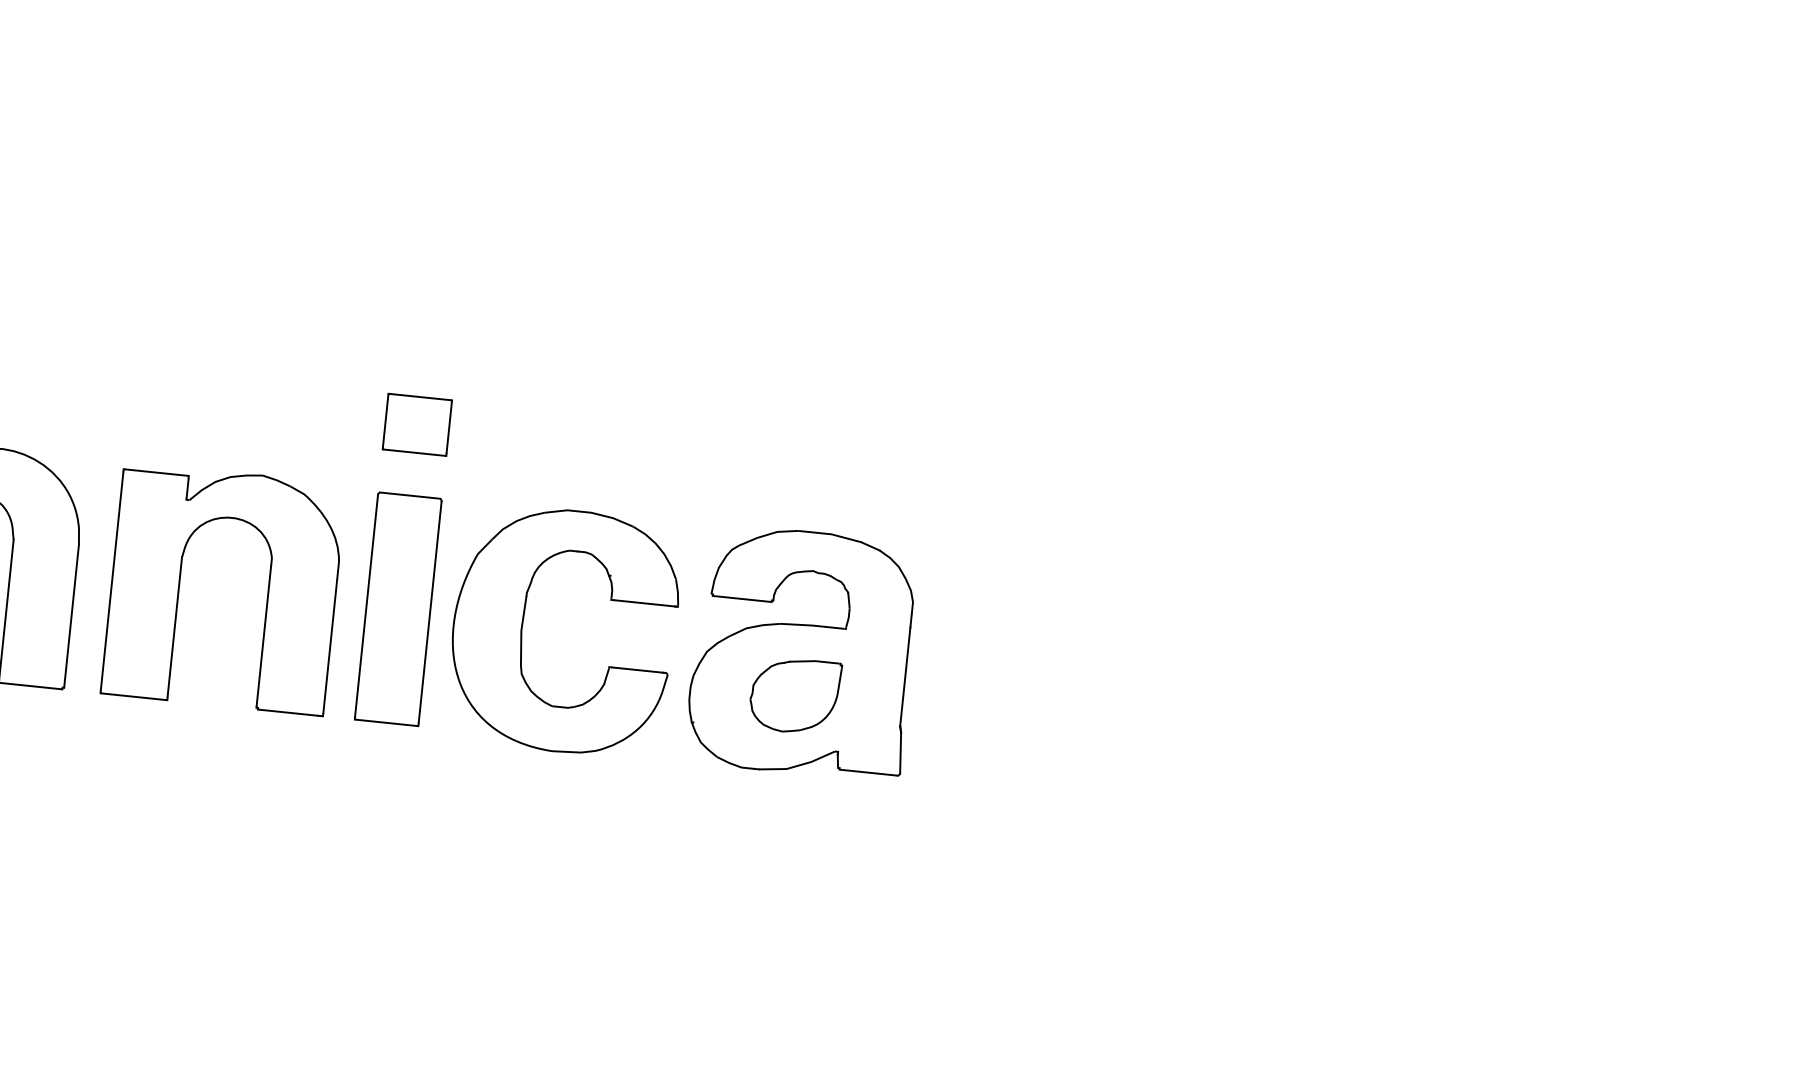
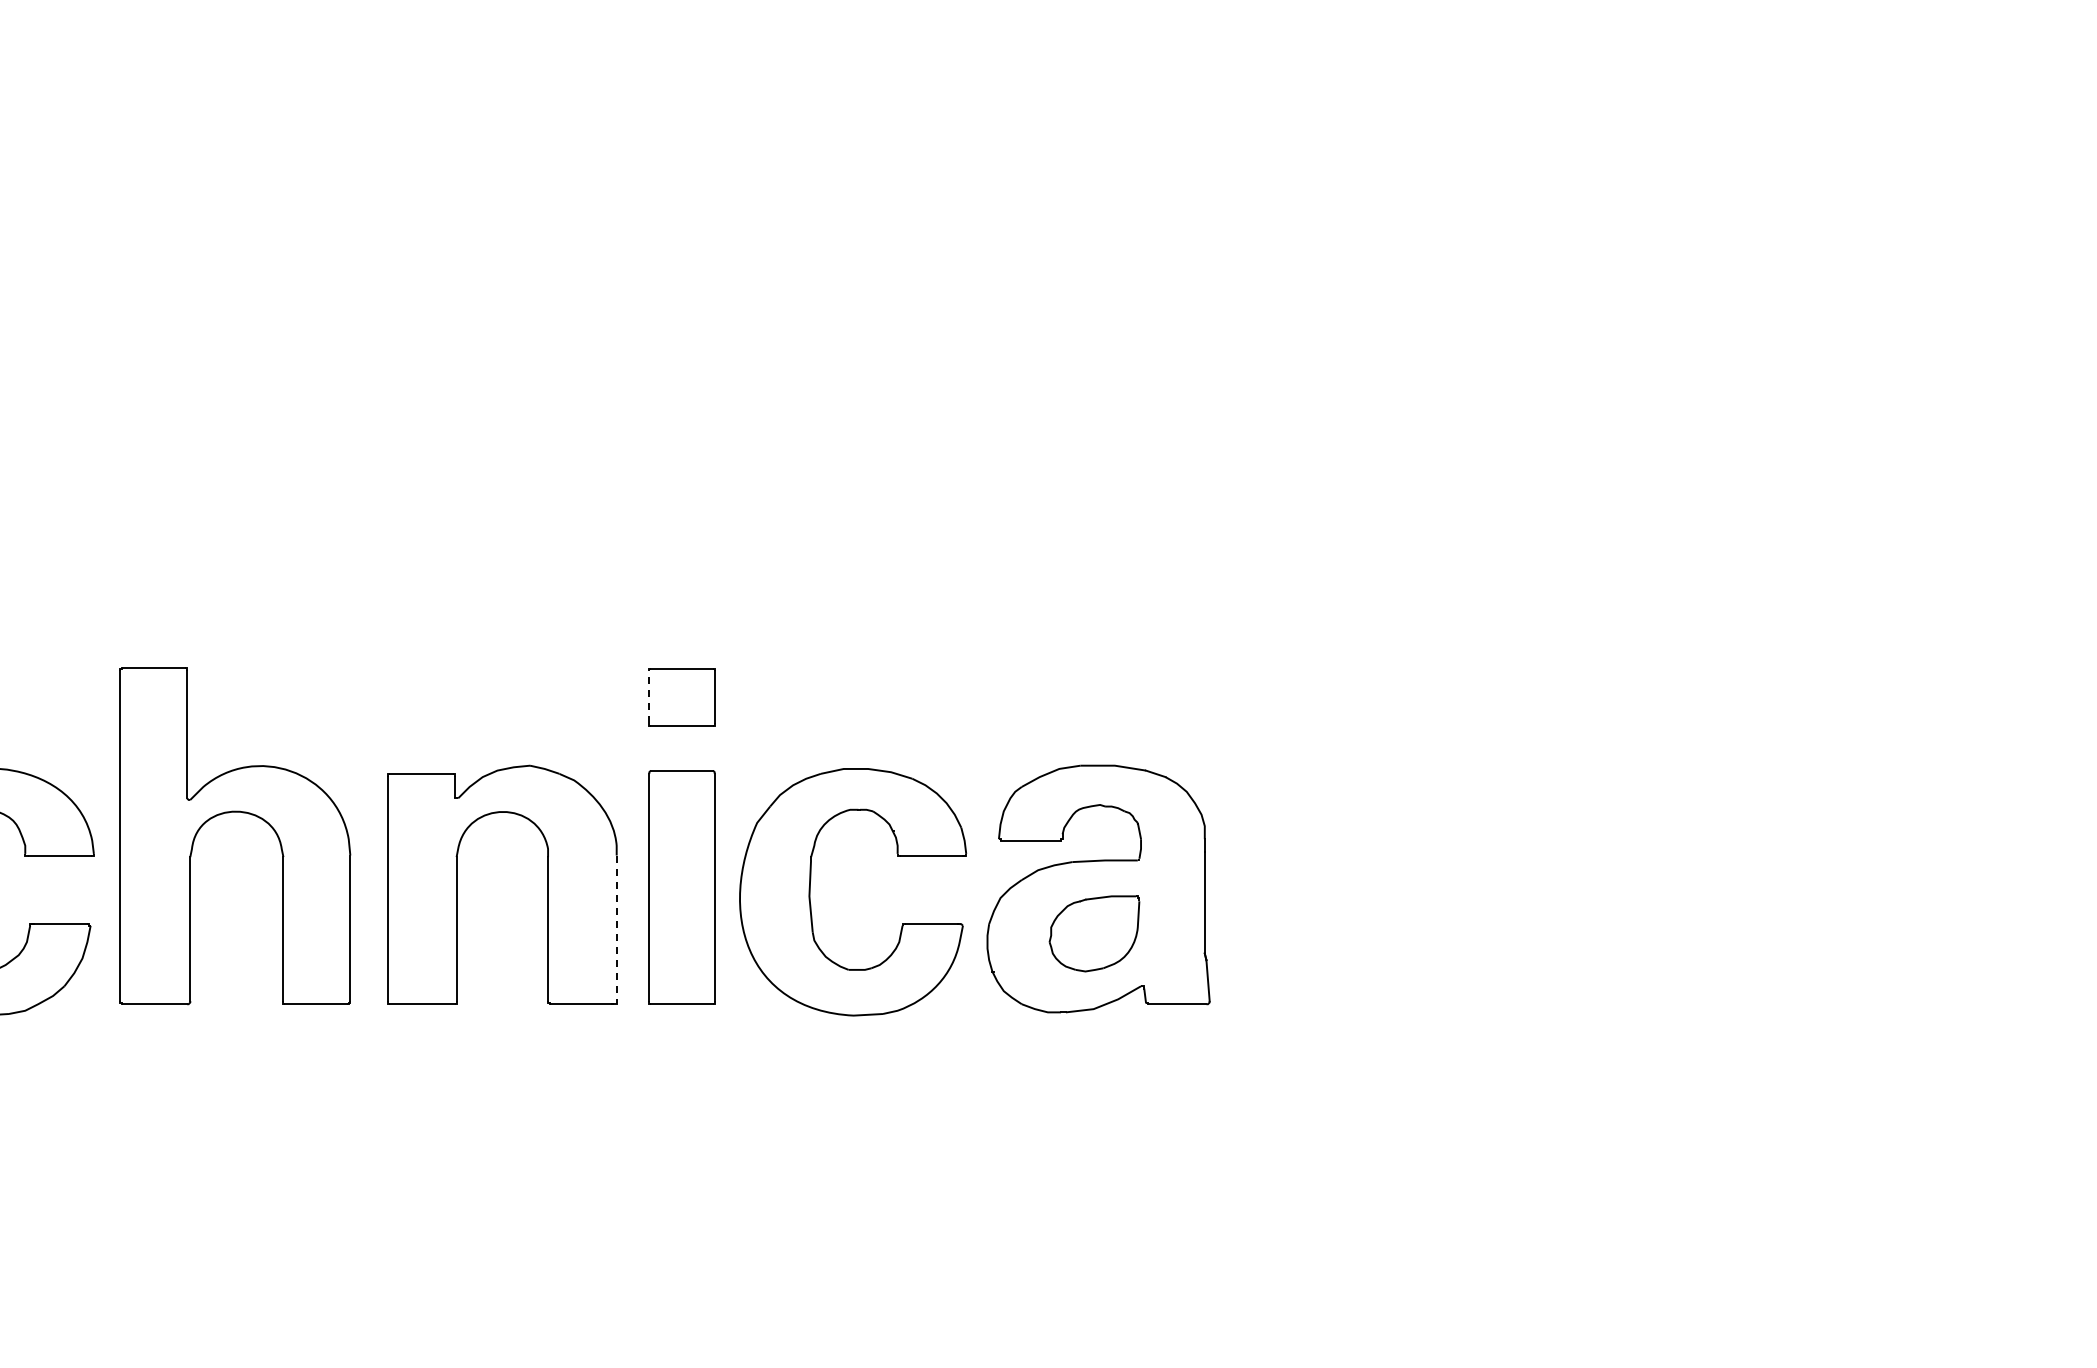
line: (385, 420) -> (649, 696), solid -> dashed
line: (330, 642) -> (616, 928), solid -> dashed

